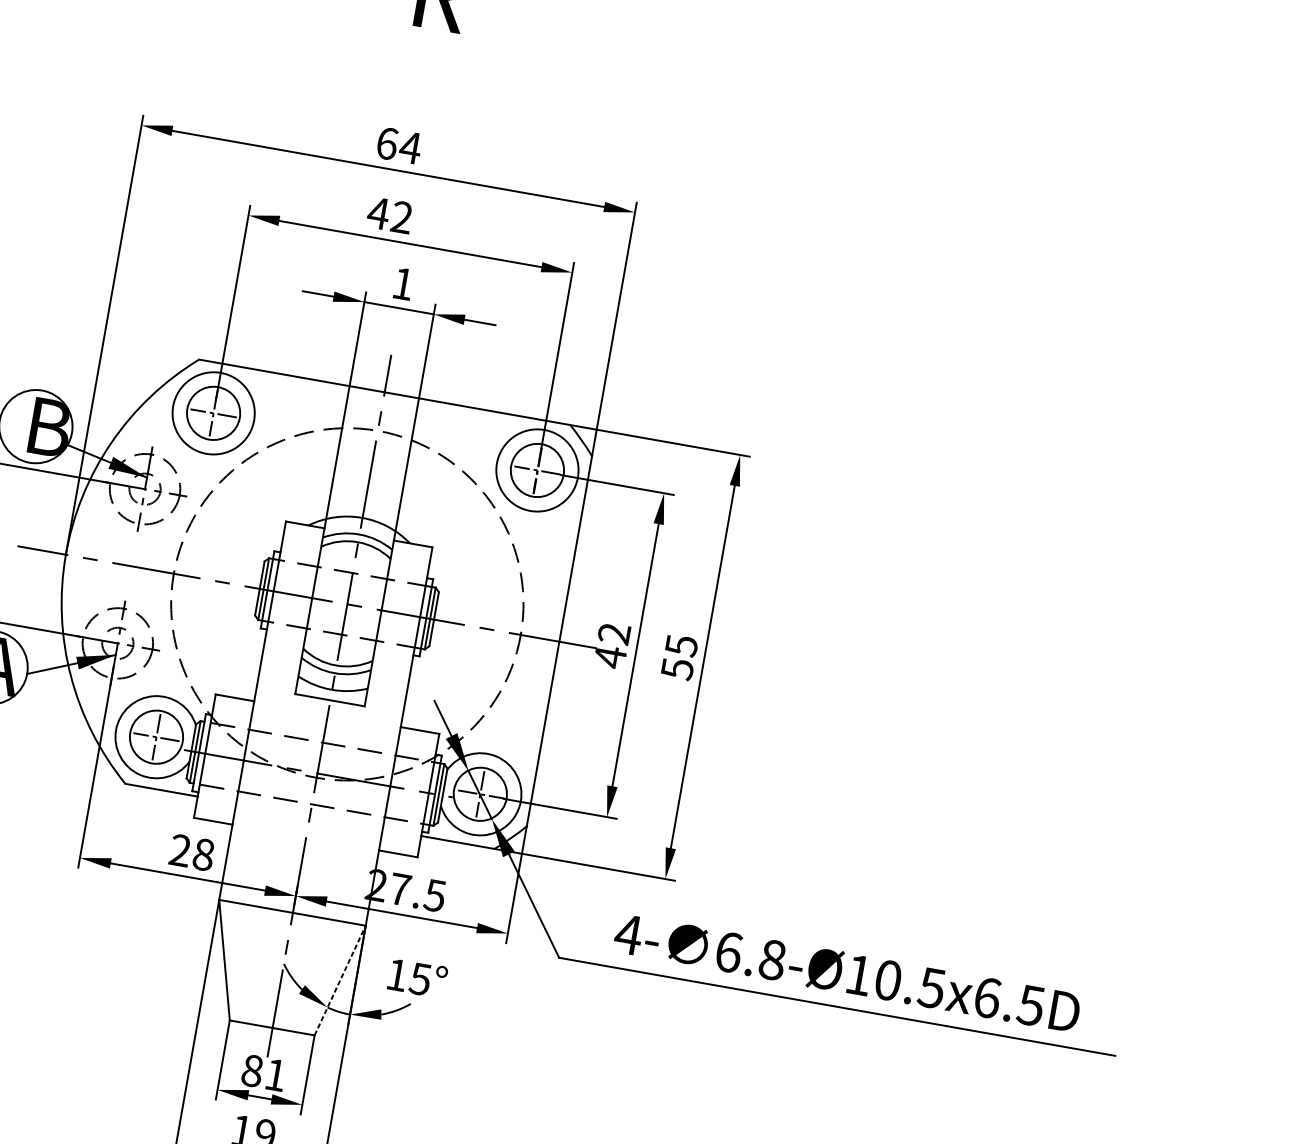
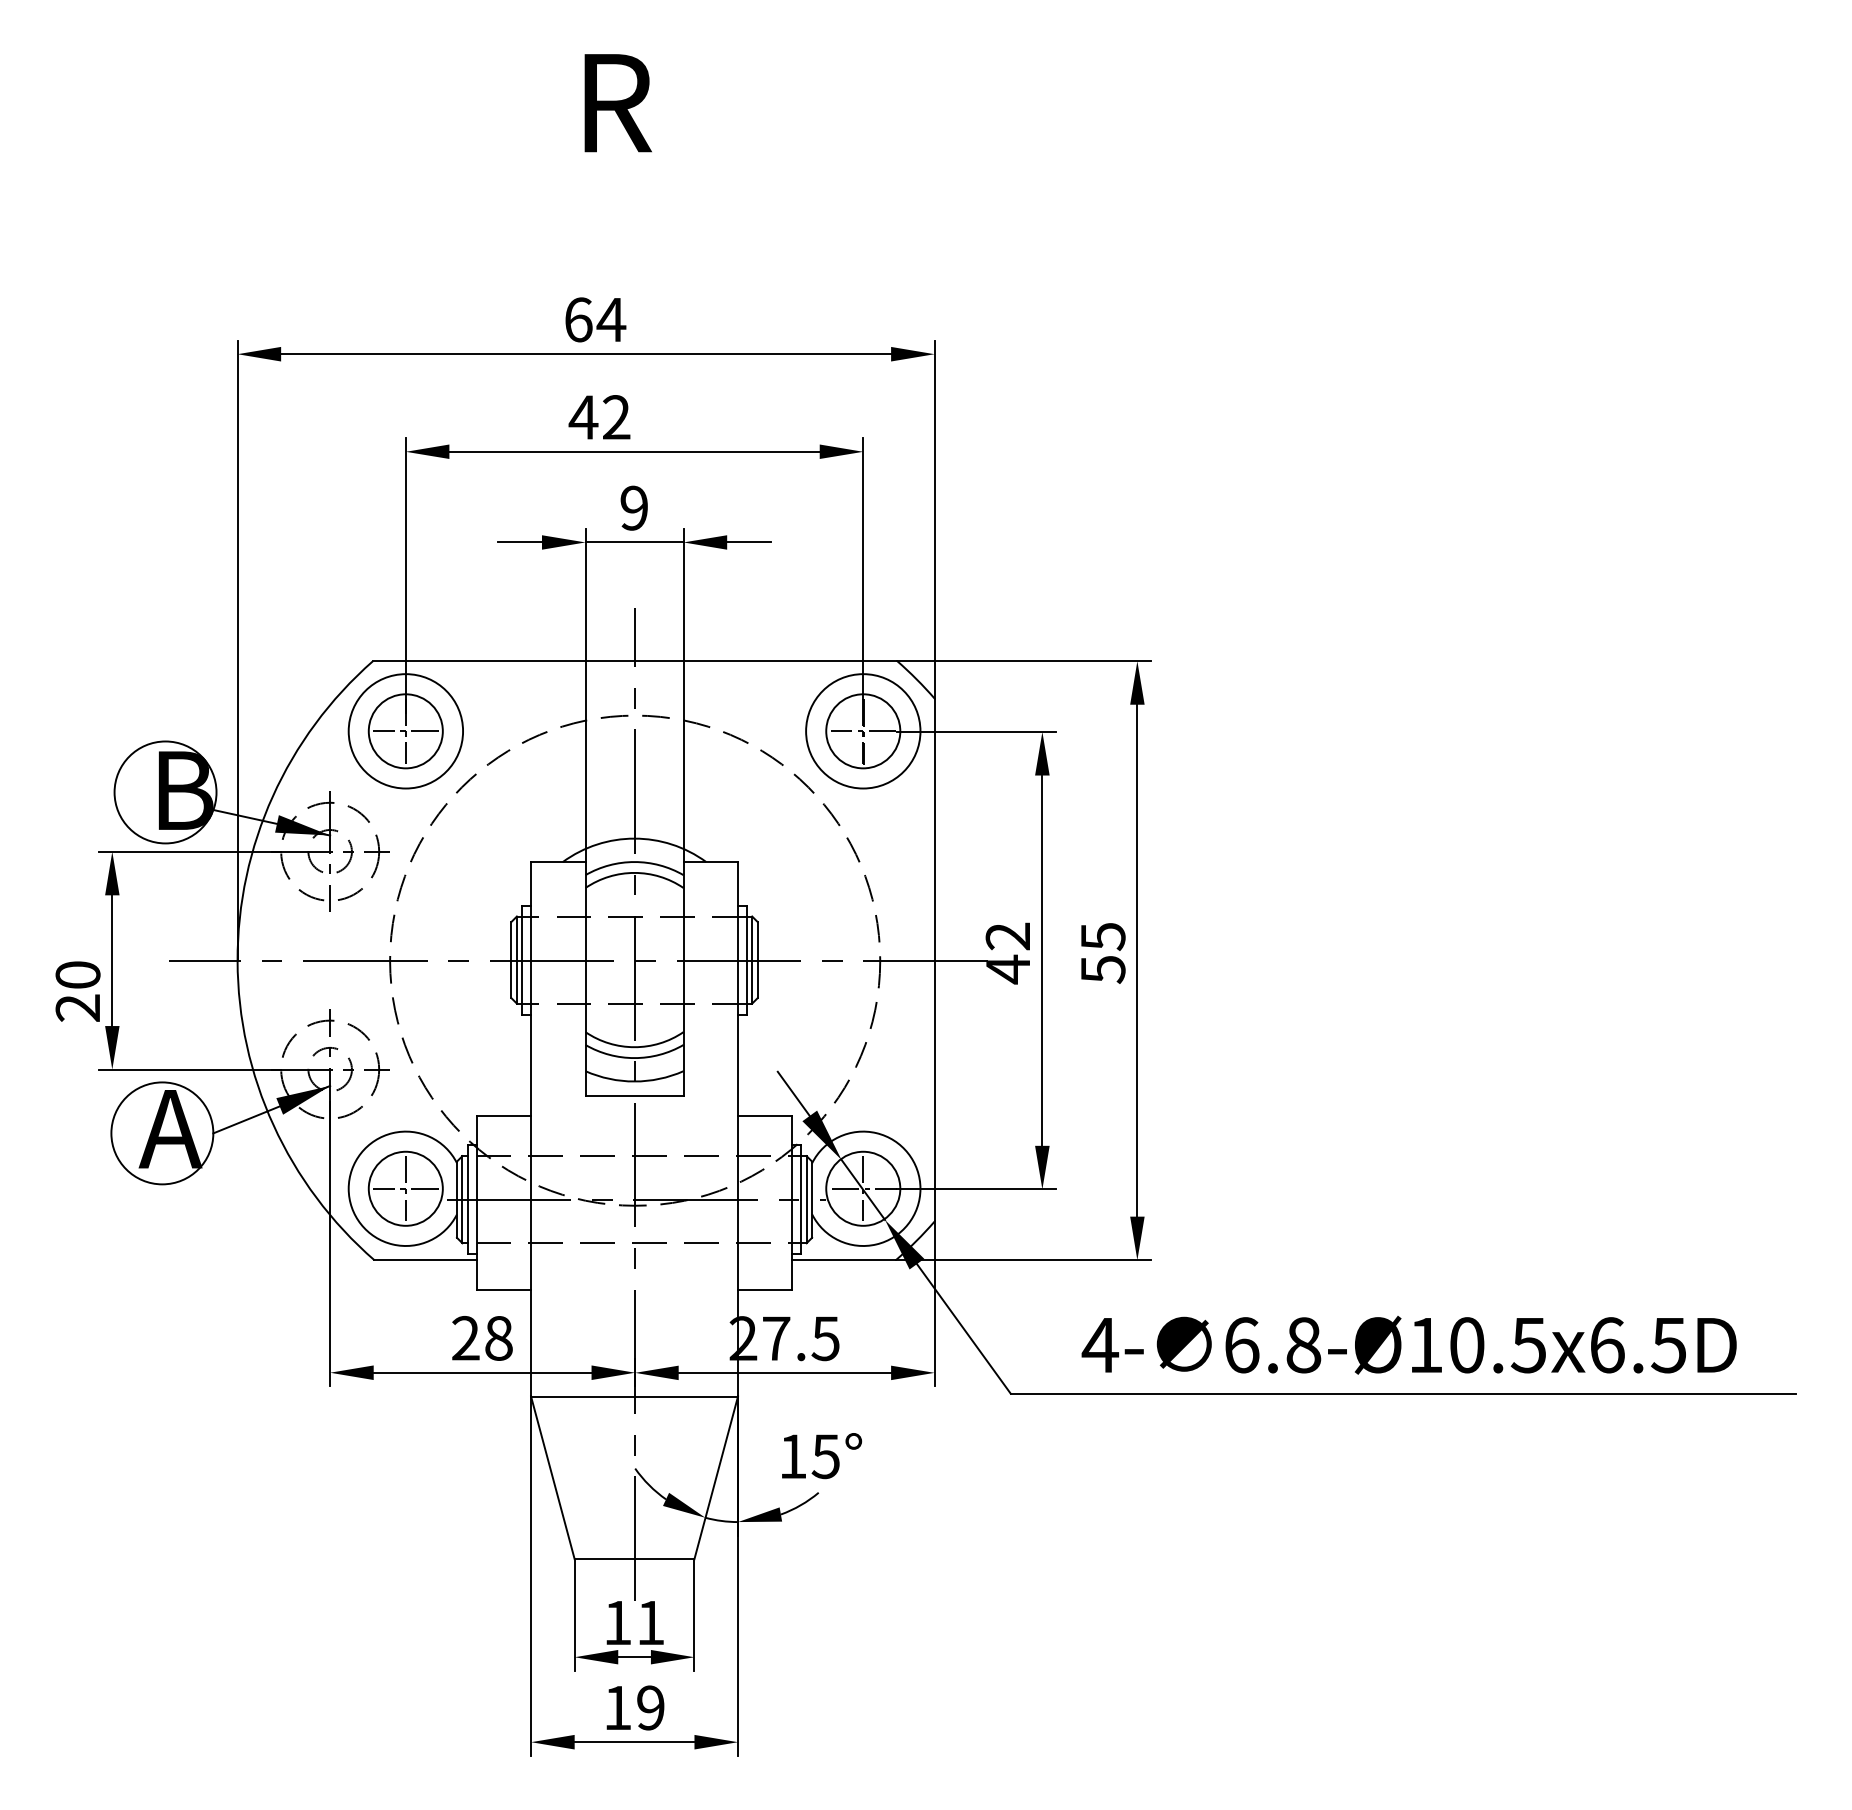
text: (402, 283) -> (633, 507), 1 -> 9
line: (340, 980) -> (716, 1477), dashed -> solid
text: (252, 1070) -> (617, 1622), 81 -> 11

